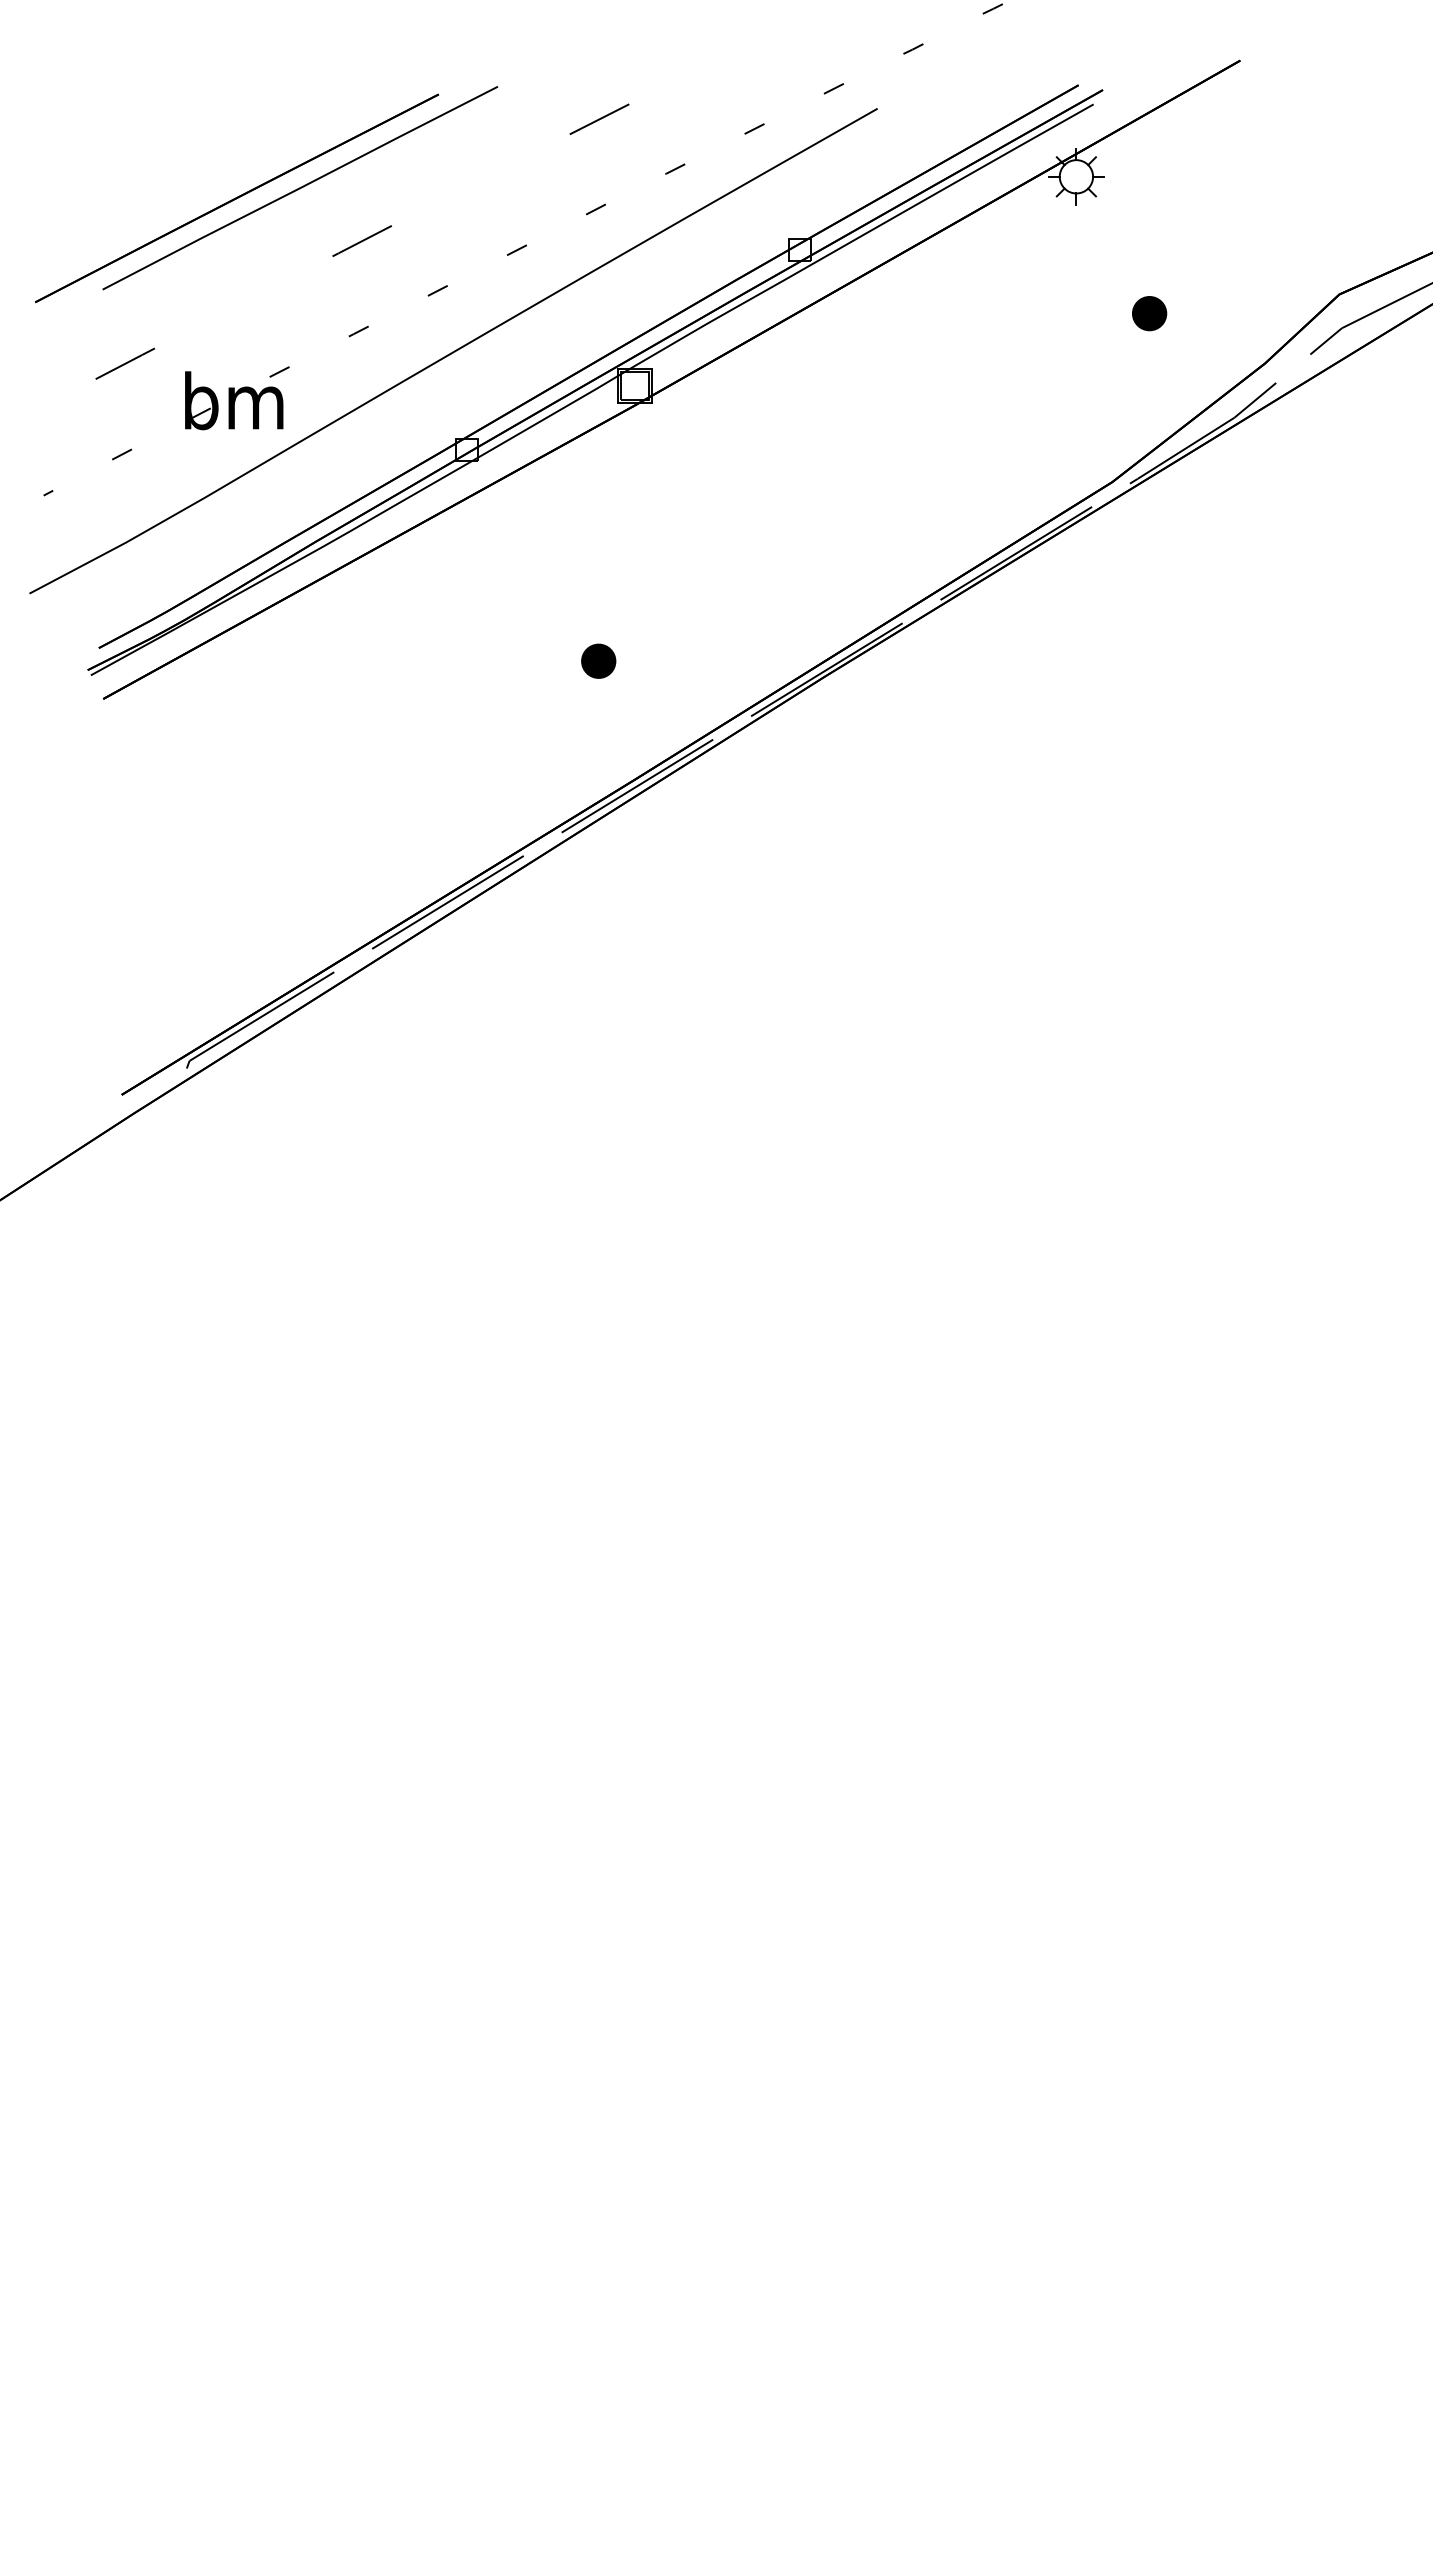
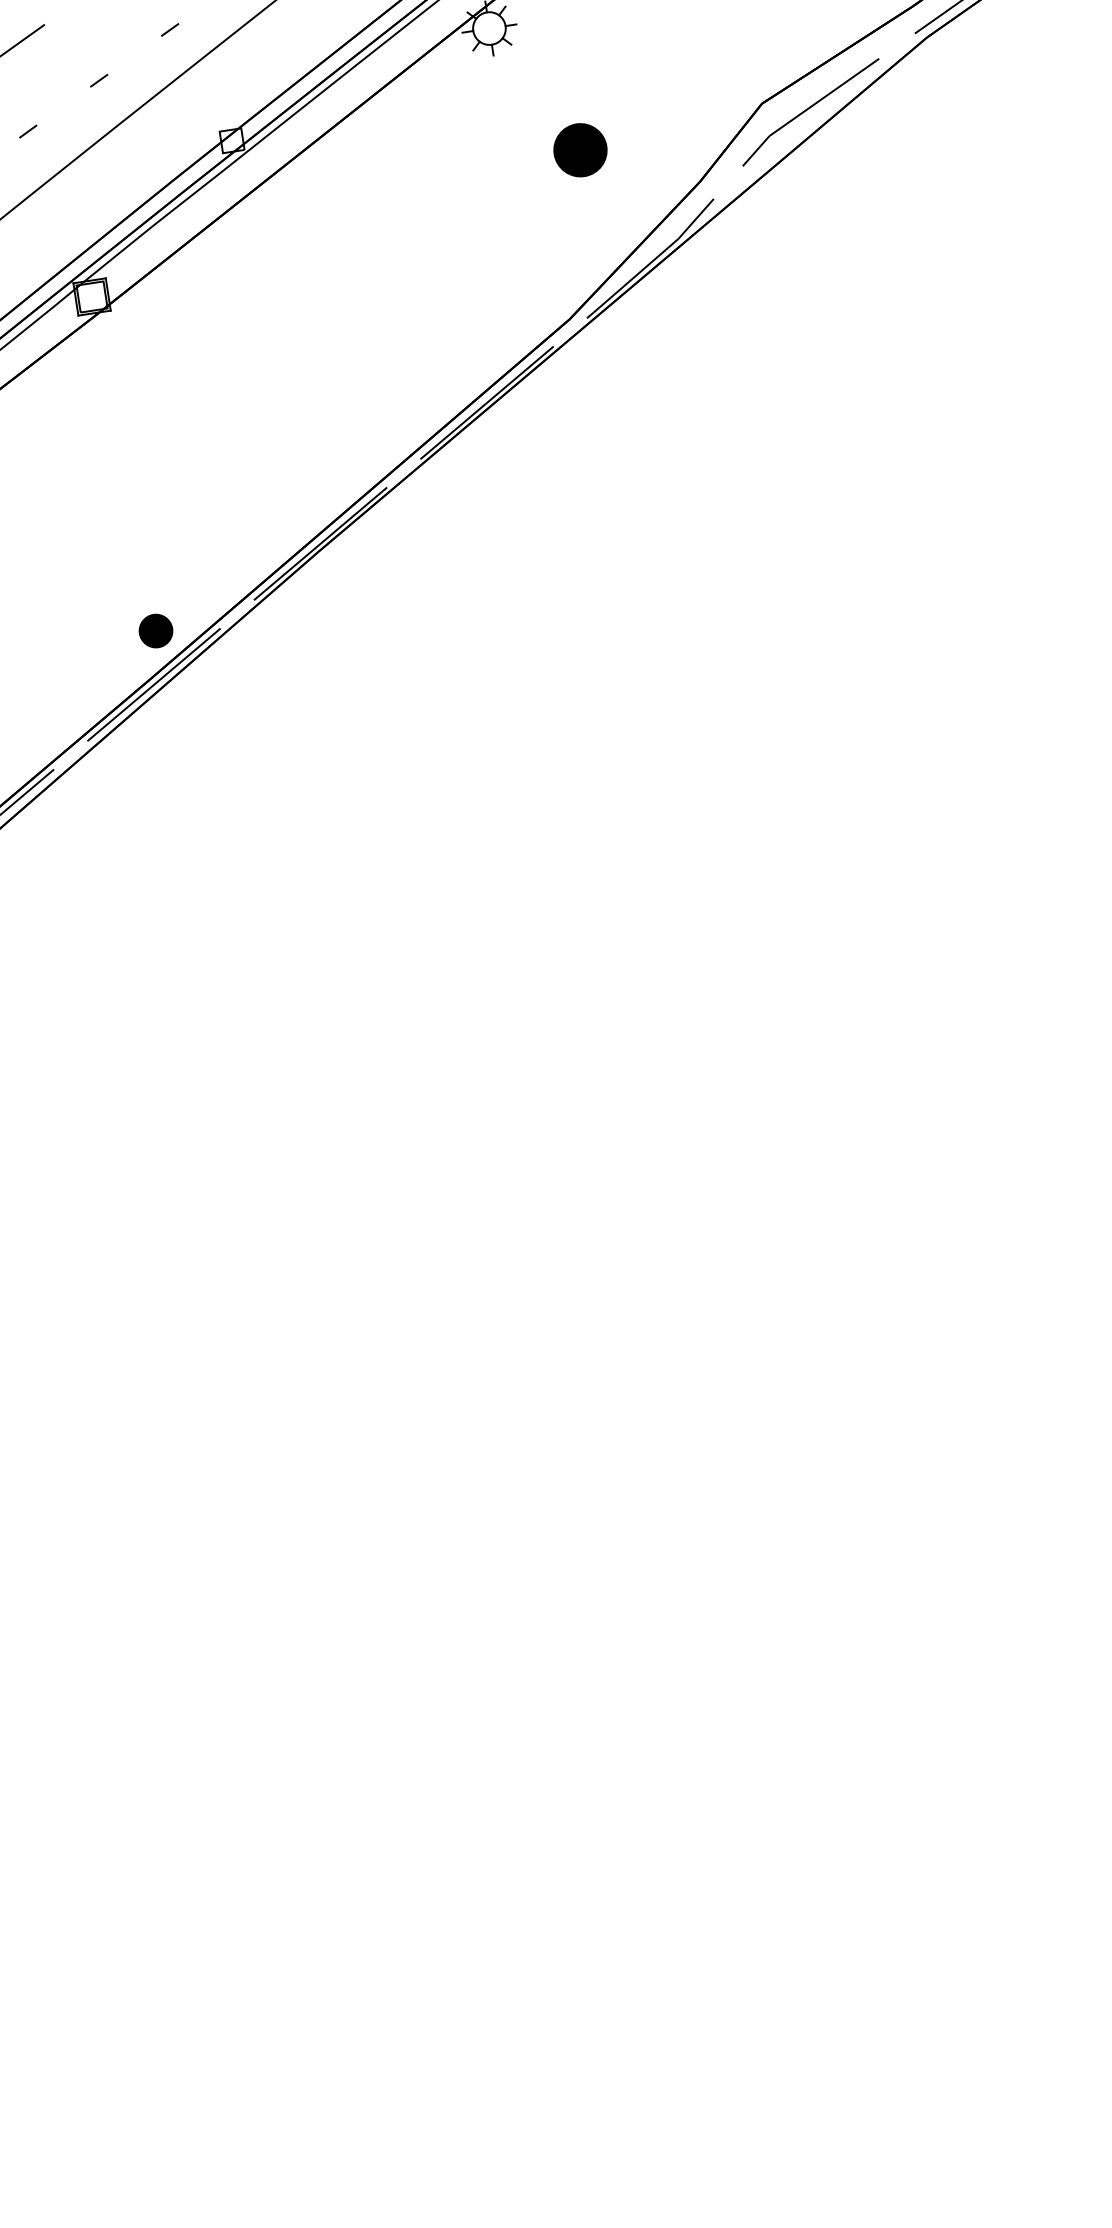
part: (1149, 313) -> (580, 150), size x1.6
part: (598, 660) -> (155, 630), moved

